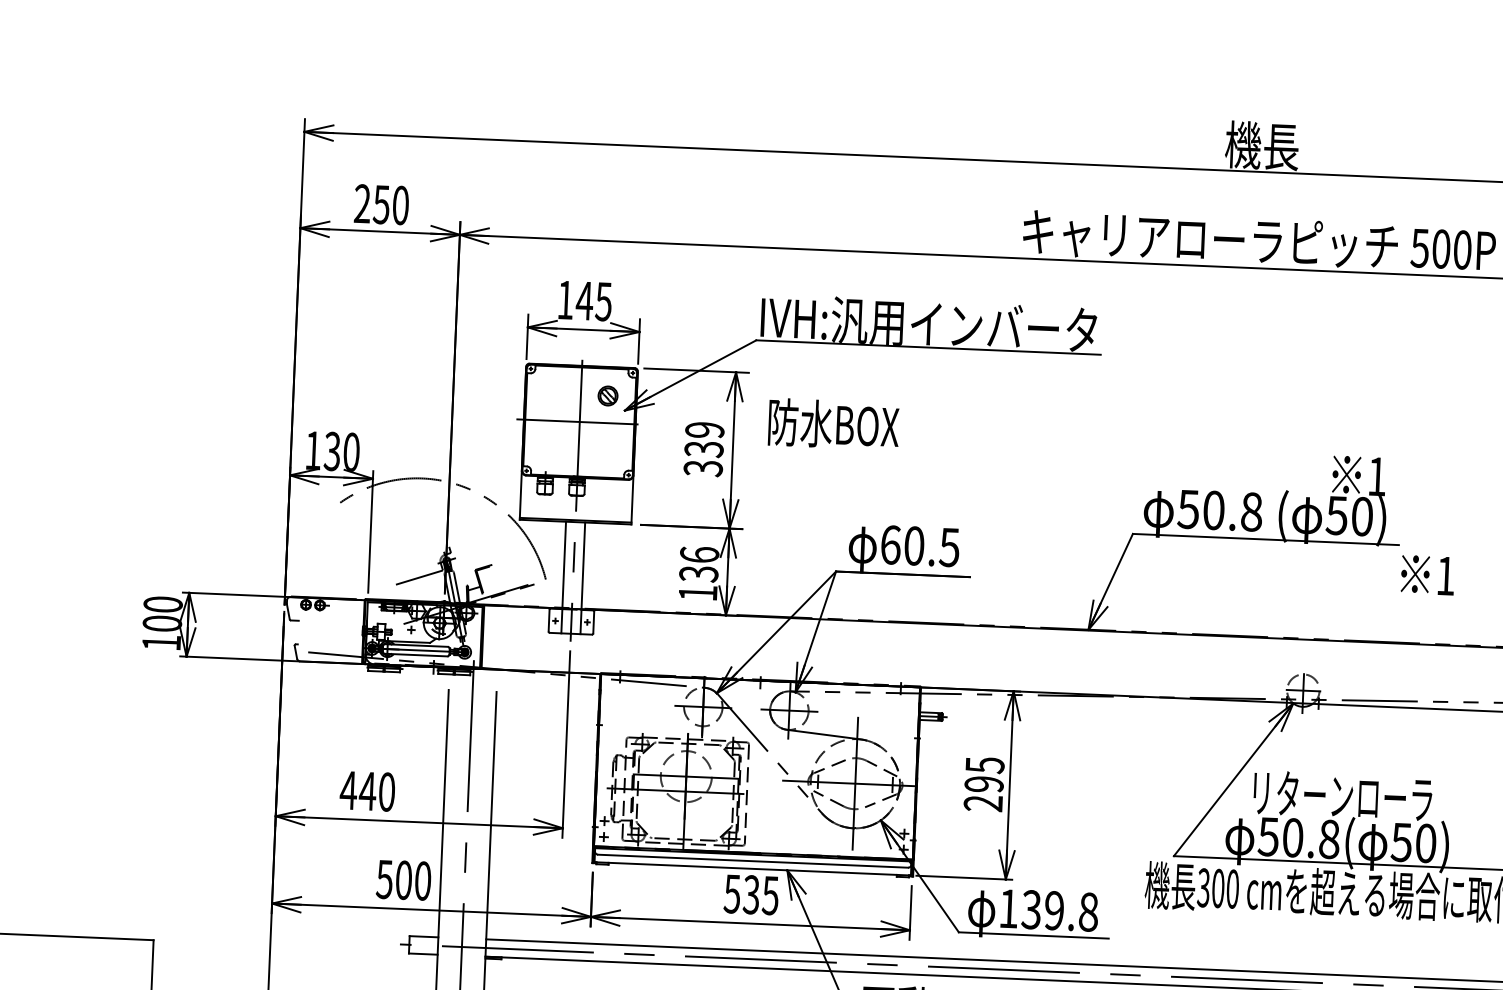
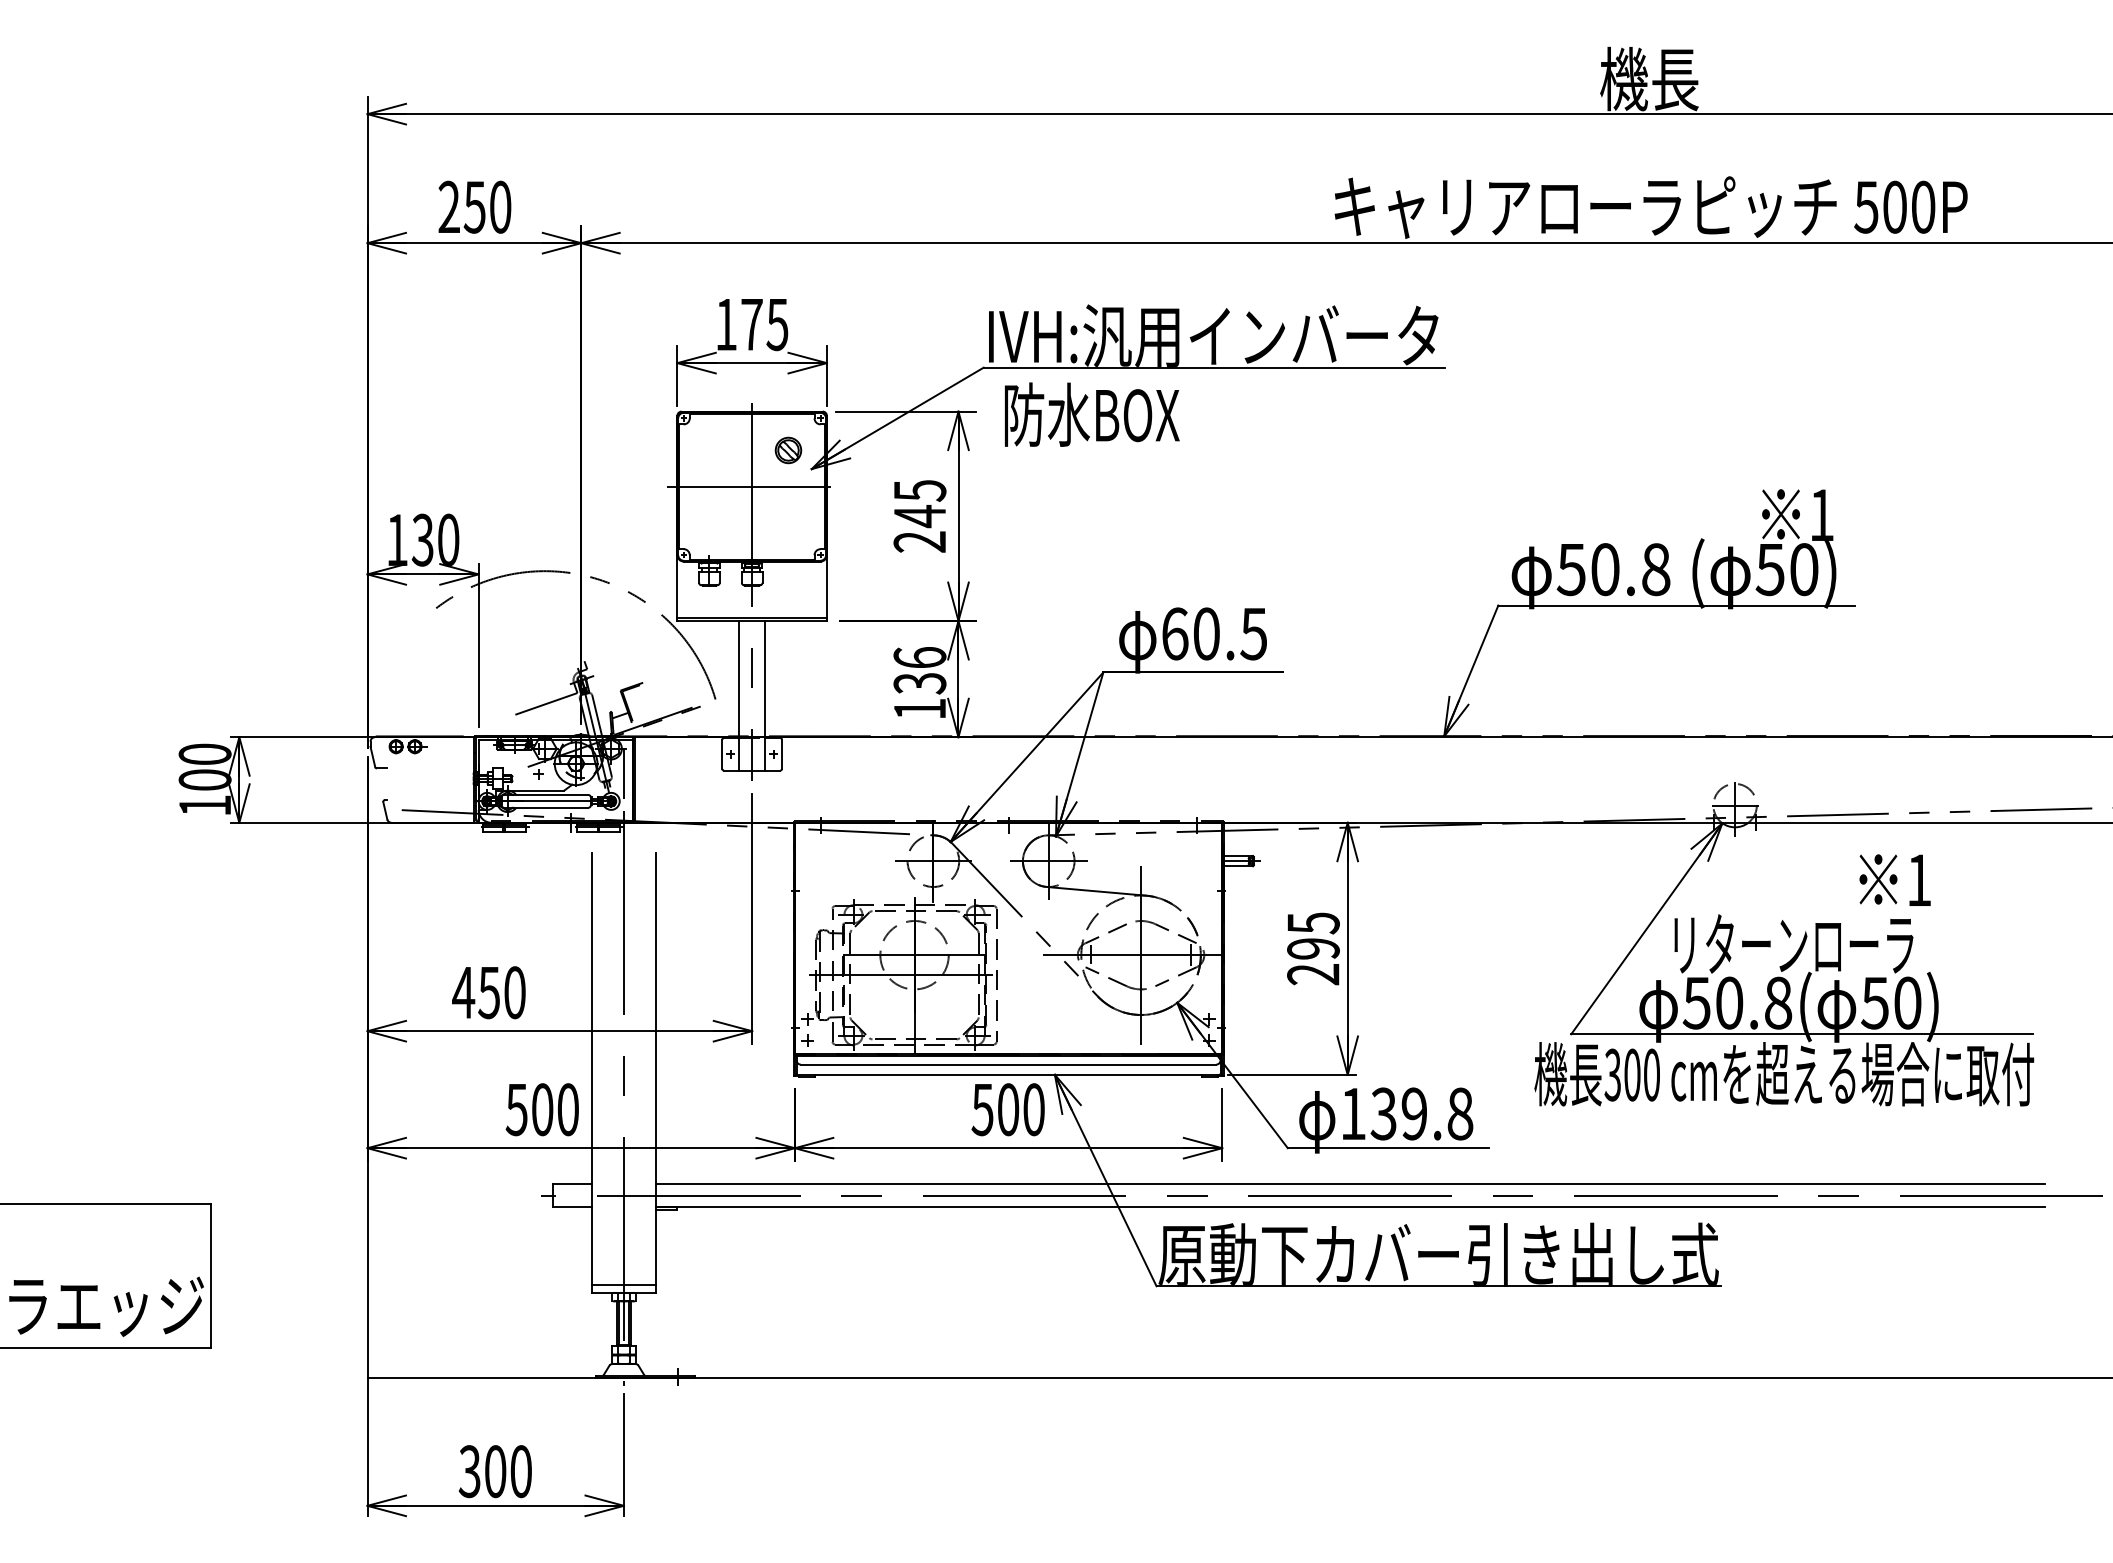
text: (584, 300) -> (751, 324), 145 -> 175
text: (834, 424) -> (1092, 414), moved
text: (703, 449) -> (919, 516), 339 -> 245
text: (1427, 574) -> (1894, 879), moved
line: (474, 631) -> (623, 773), added
text: (367, 791) -> (488, 993), 440 -> 450
text: (760, 895) -> (1020, 1109), 535 -> 500

